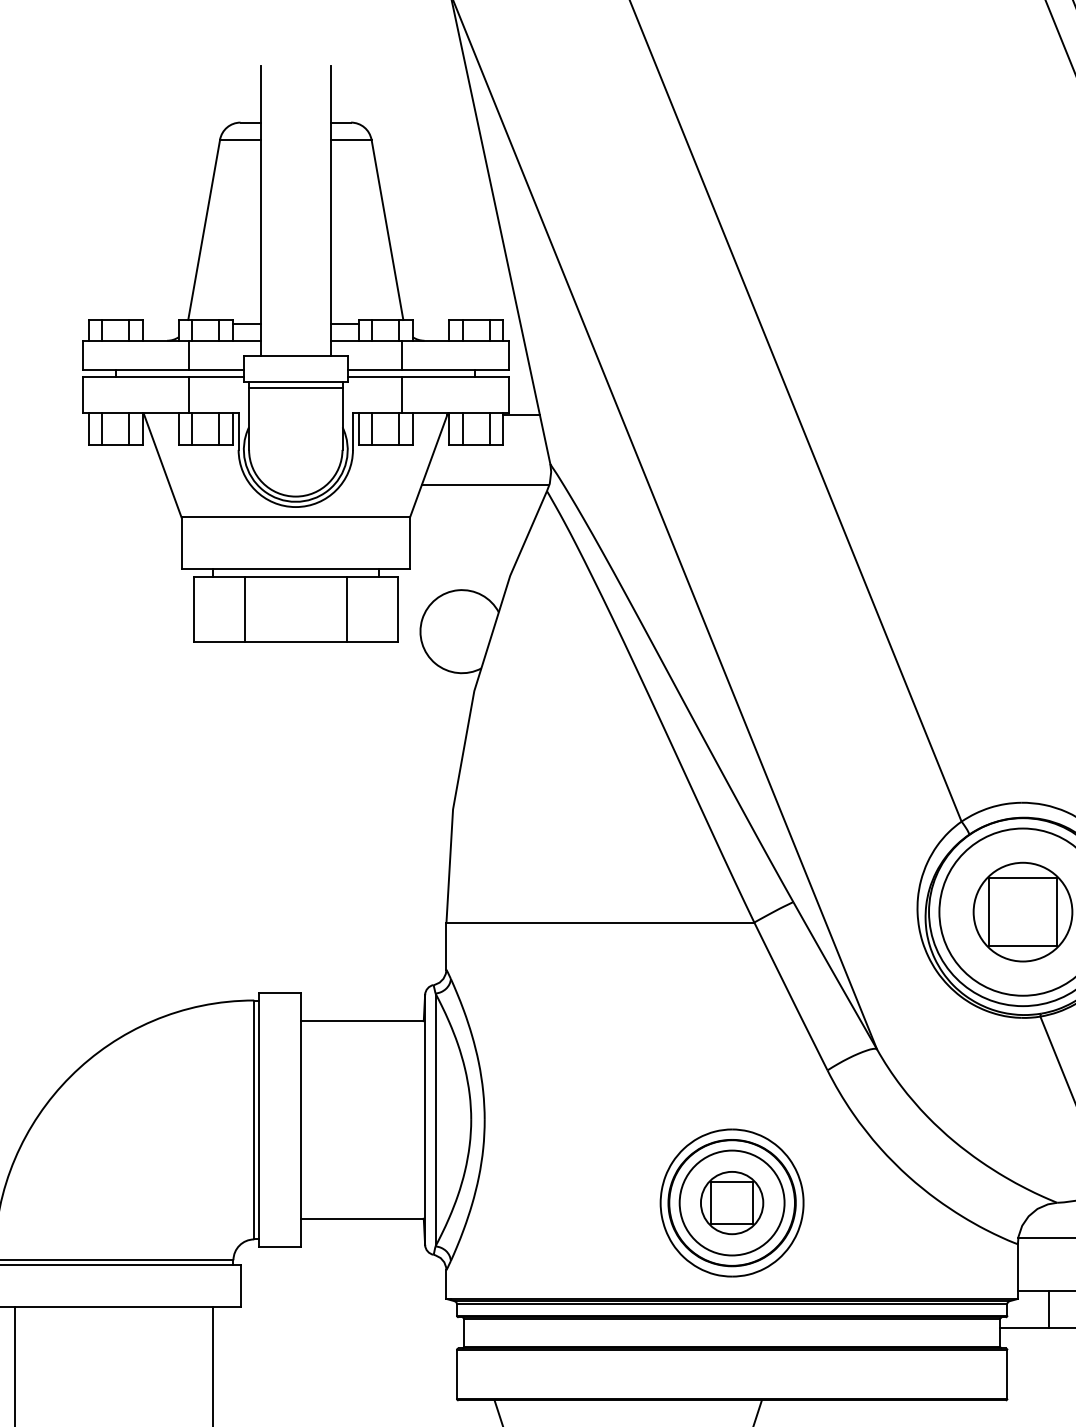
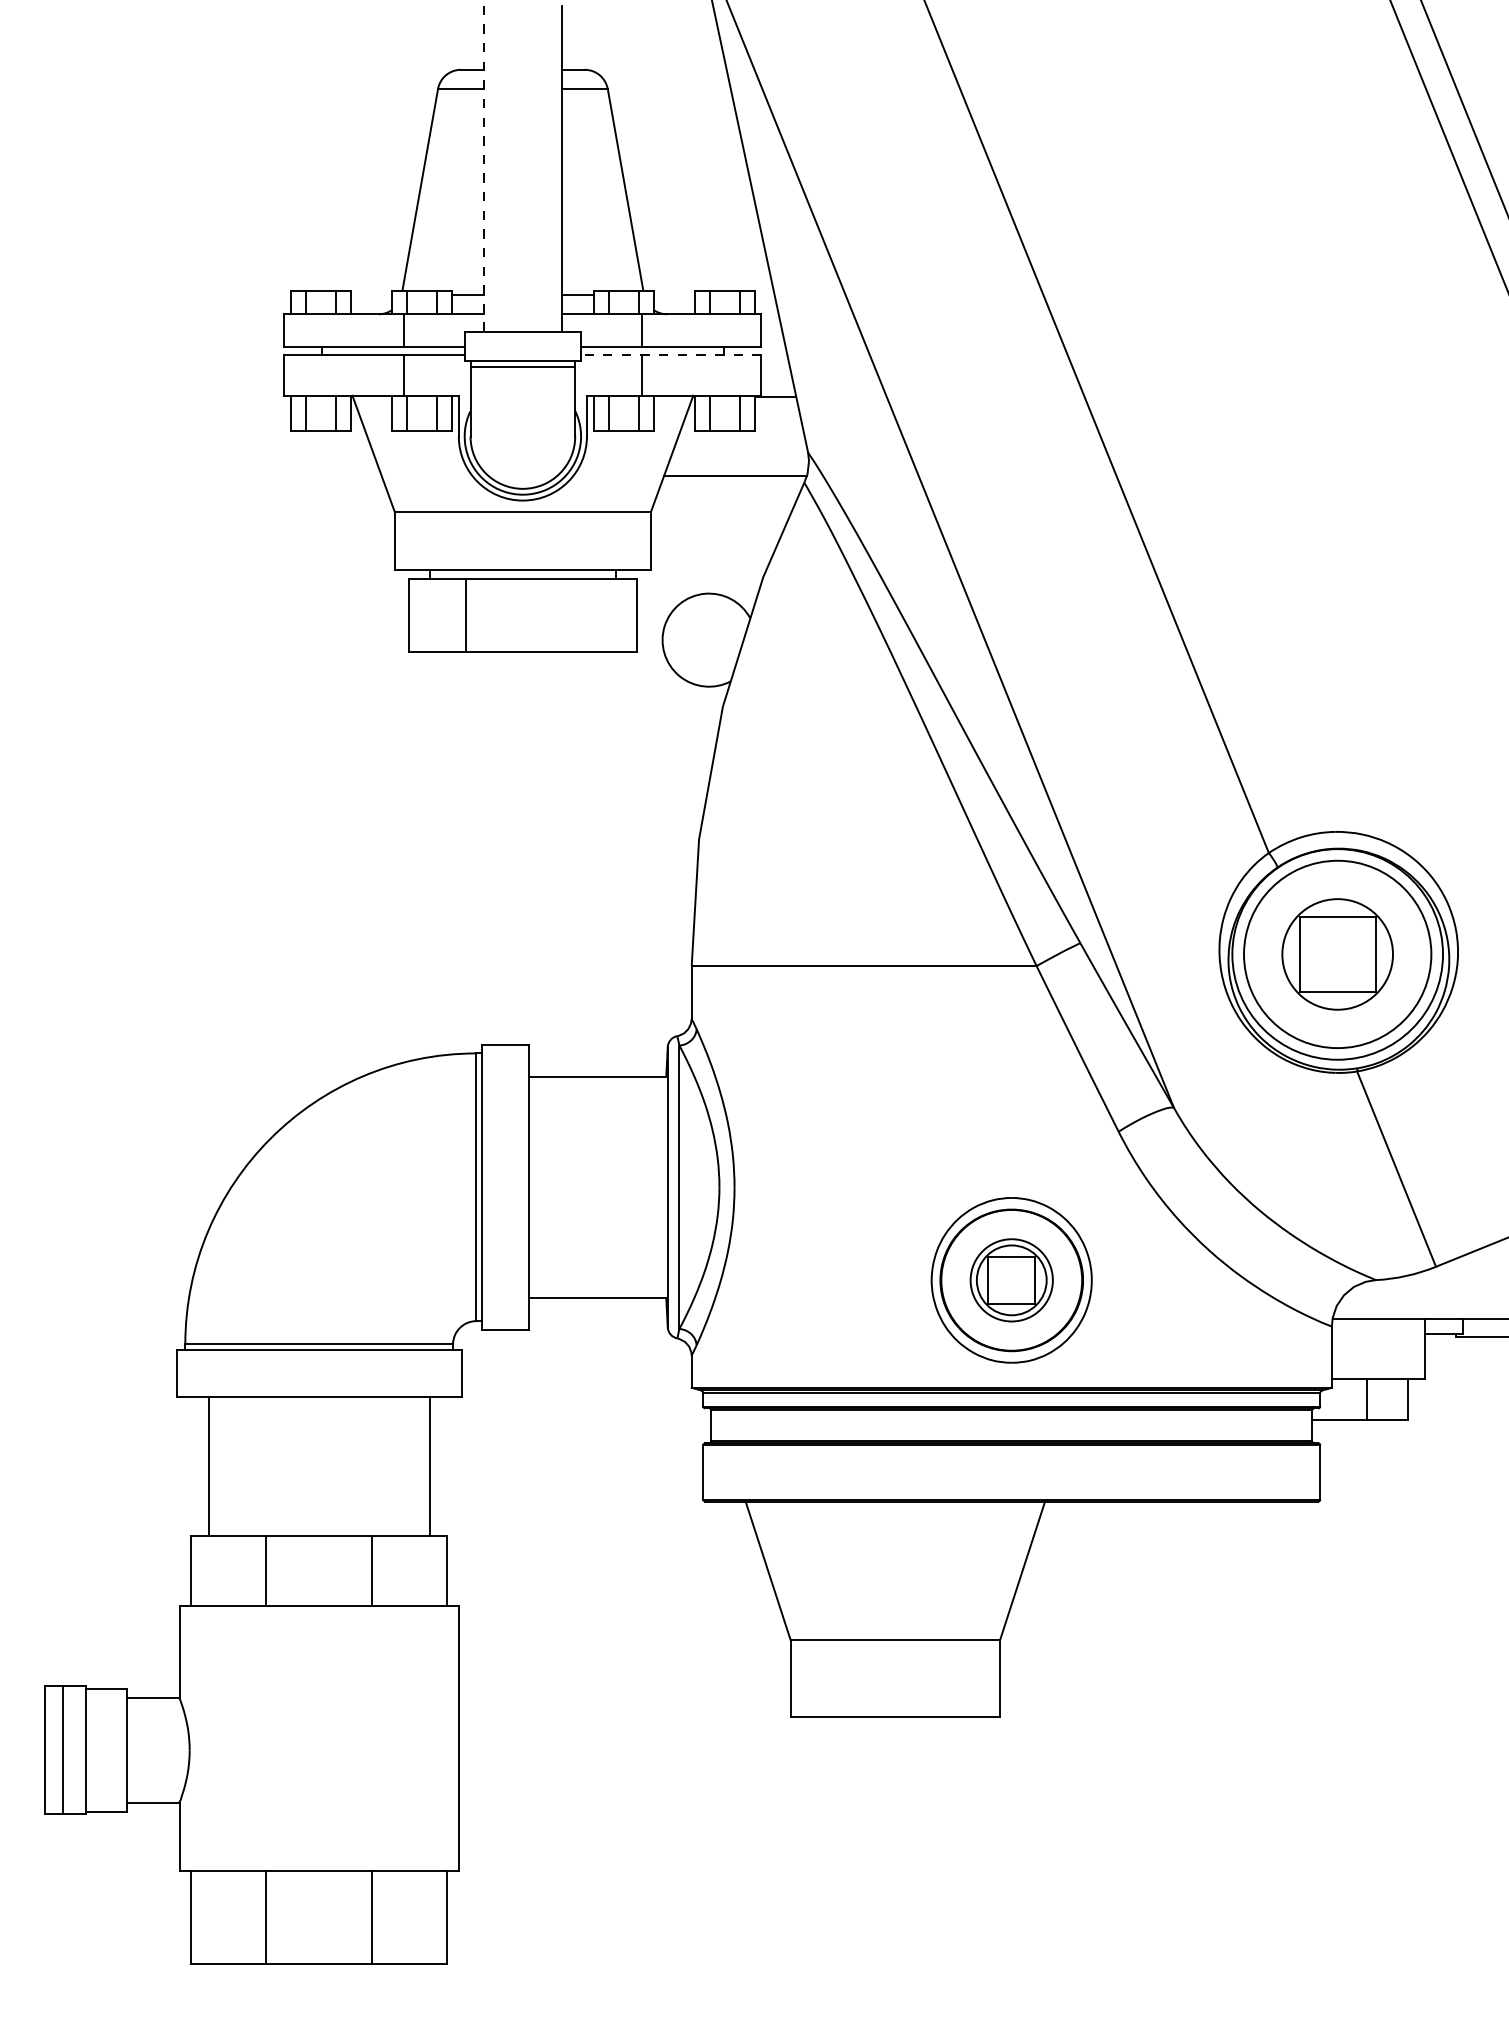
line: (260, 210) -> (483, 168), solid -> dashed
line: (427, 377) -> (670, 355), solid -> dashed
line: (347, 608) -> (580, 614), removed
circle: (731, 1203) -> (1011, 1280), size x0.7

